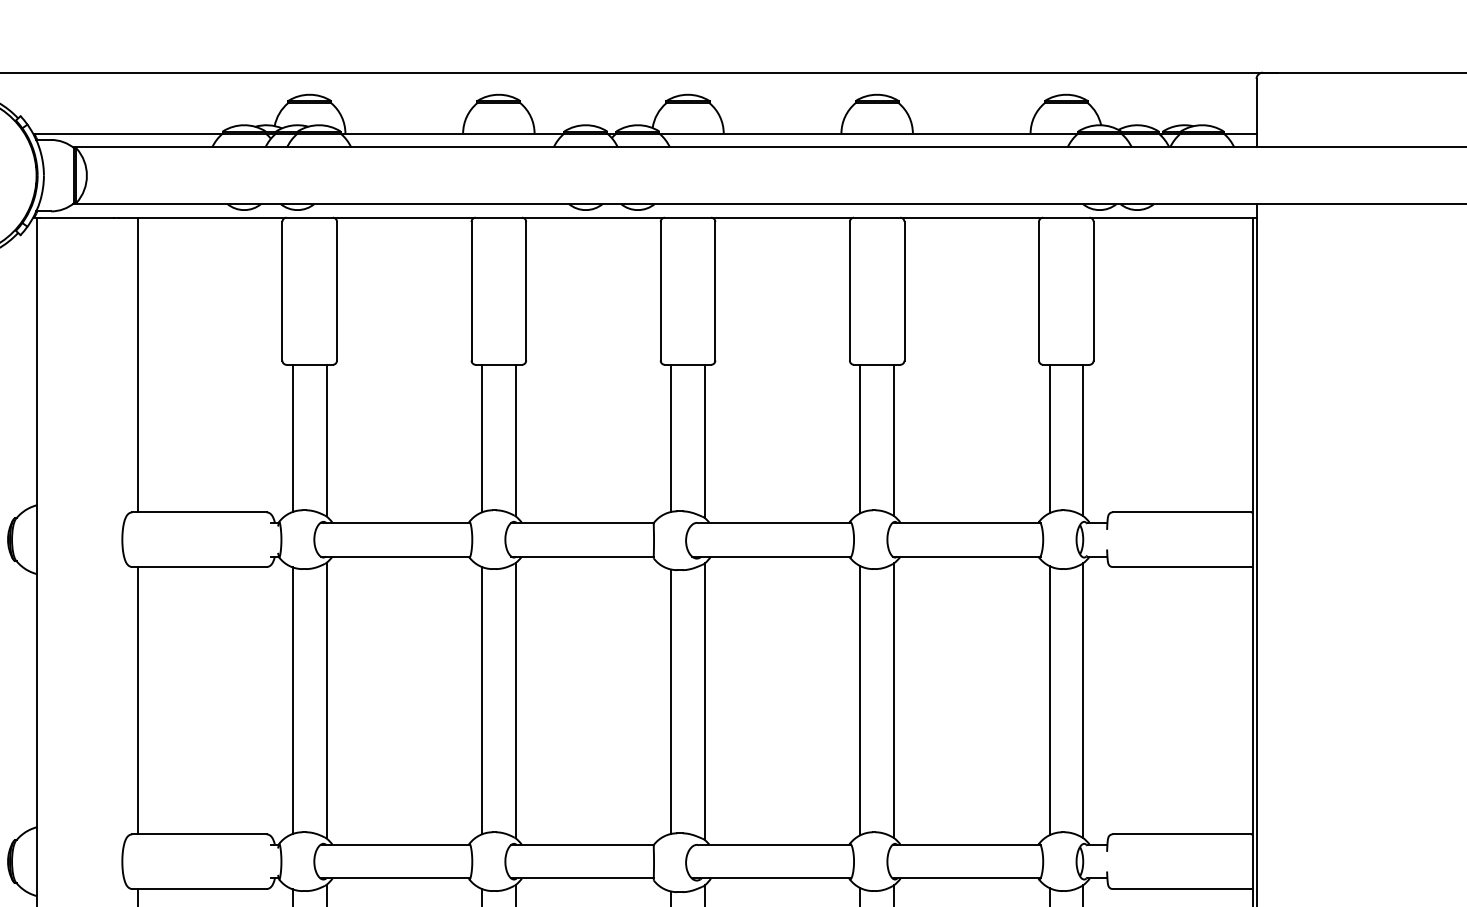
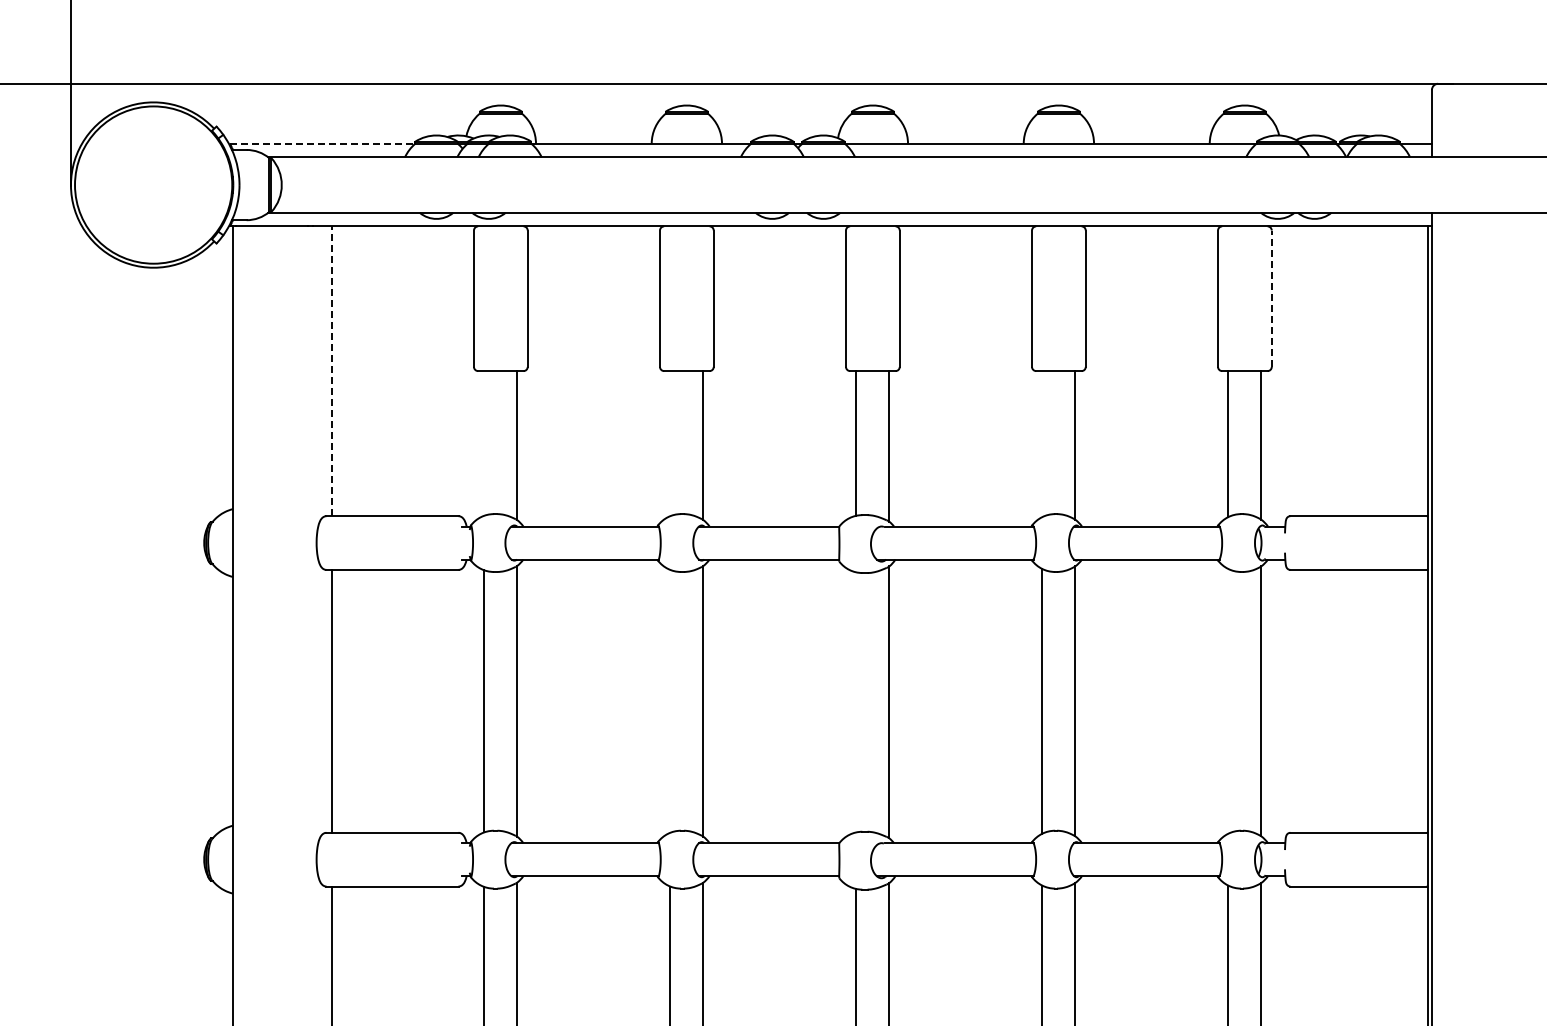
line: (128, 133) -> (322, 143), solid -> dashed
line: (1093, 291) -> (1271, 298), solid -> dashed
line: (137, 365) -> (331, 371), solid -> dashed
line: (293, 438) -> (484, 443), removed
line: (482, 438) -> (670, 443), removed
line: (860, 439) -> (1042, 444), removed
line: (482, 699) -> (670, 700), removed
line: (1049, 700) -> (1228, 701), removed
line: (671, 701) -> (856, 702), removed

